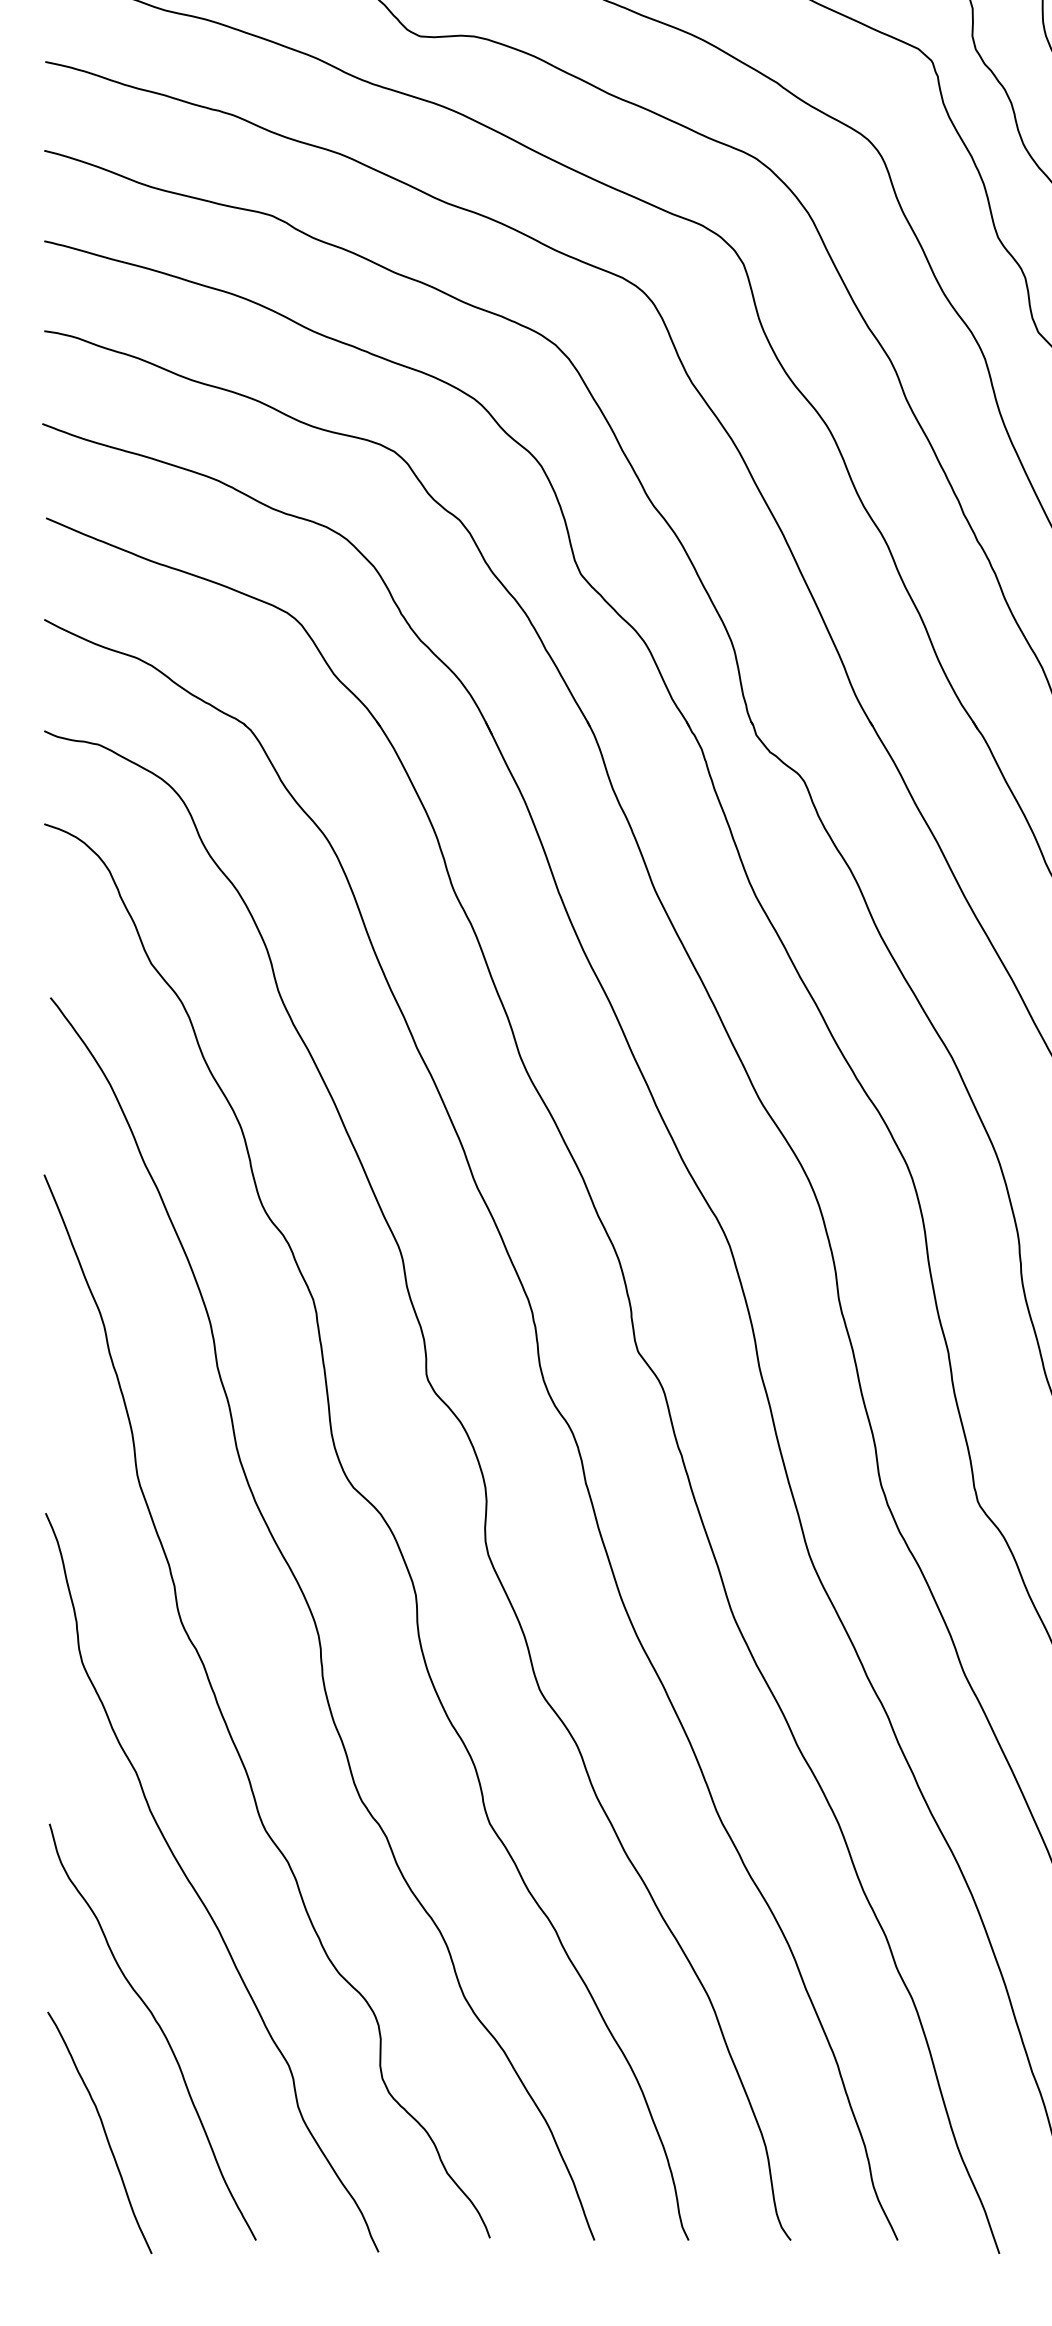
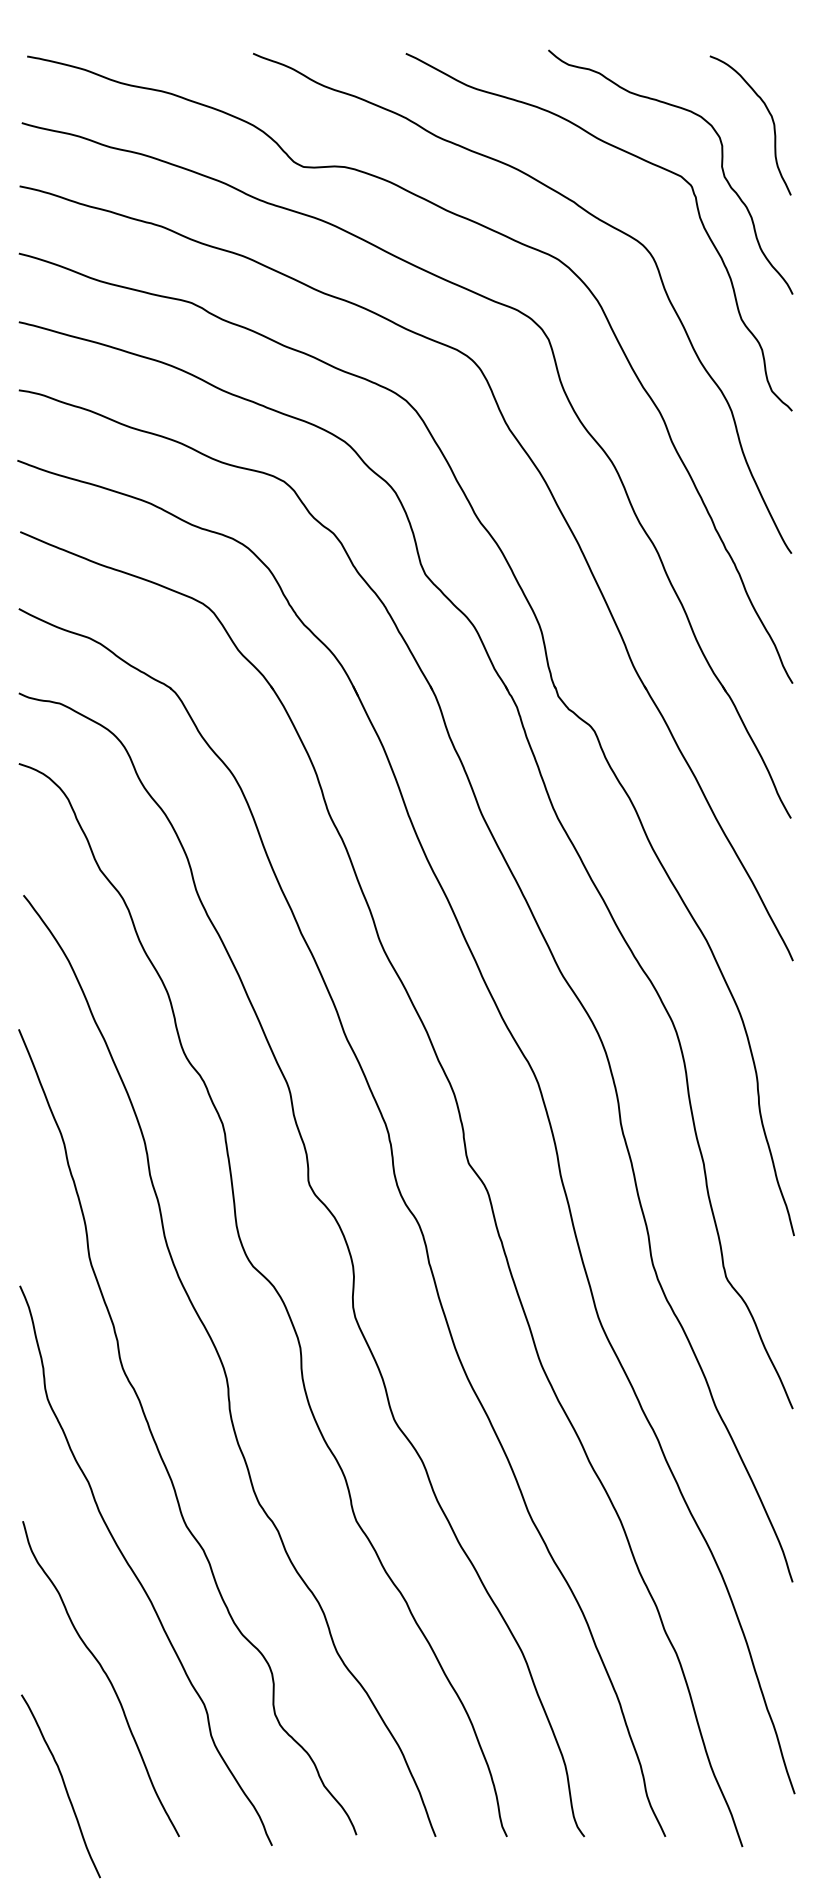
curve: (103, 2131) -> (63, 1785), moved

